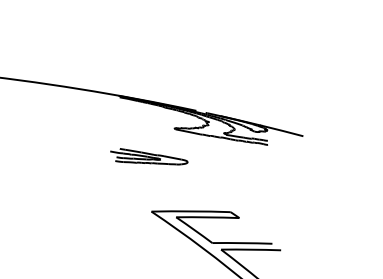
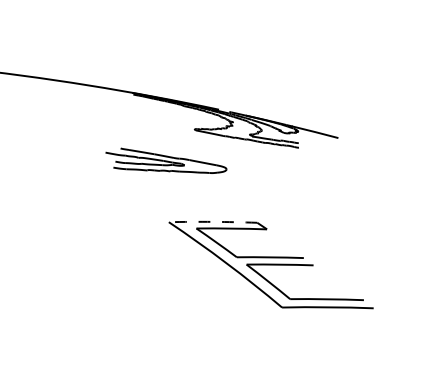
part: (148, 156) -> (165, 160), size x1.4
arc: (191, 211) -> (213, 221), solid -> dashed

